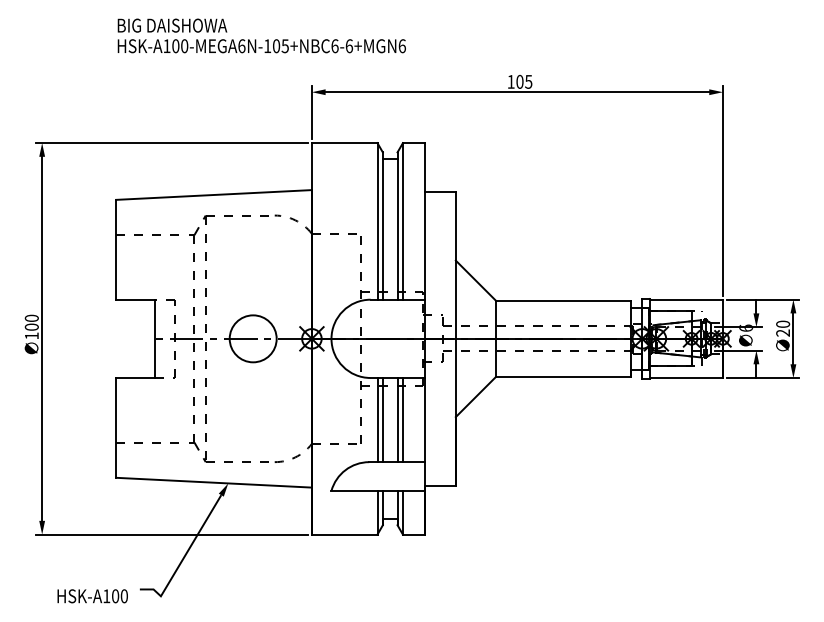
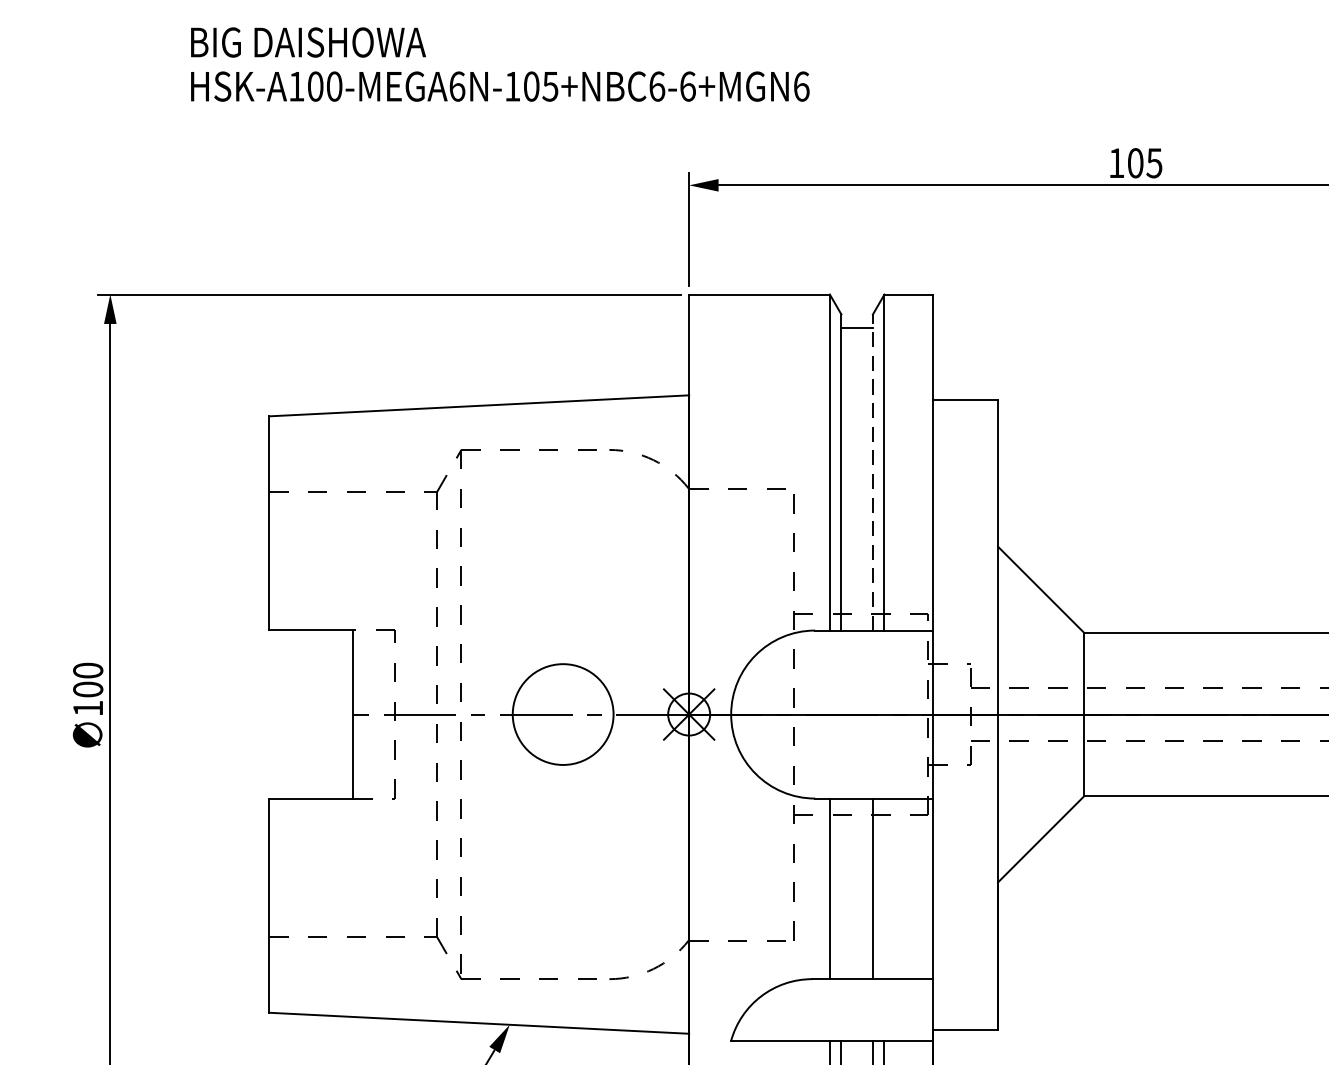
text: (261, 35) -> (499, 63), moved
line: (397, 226) -> (872, 473), solid -> dashed
line: (382, 419) -> (840, 887), removed
line: (402, 419) -> (883, 887), removed

